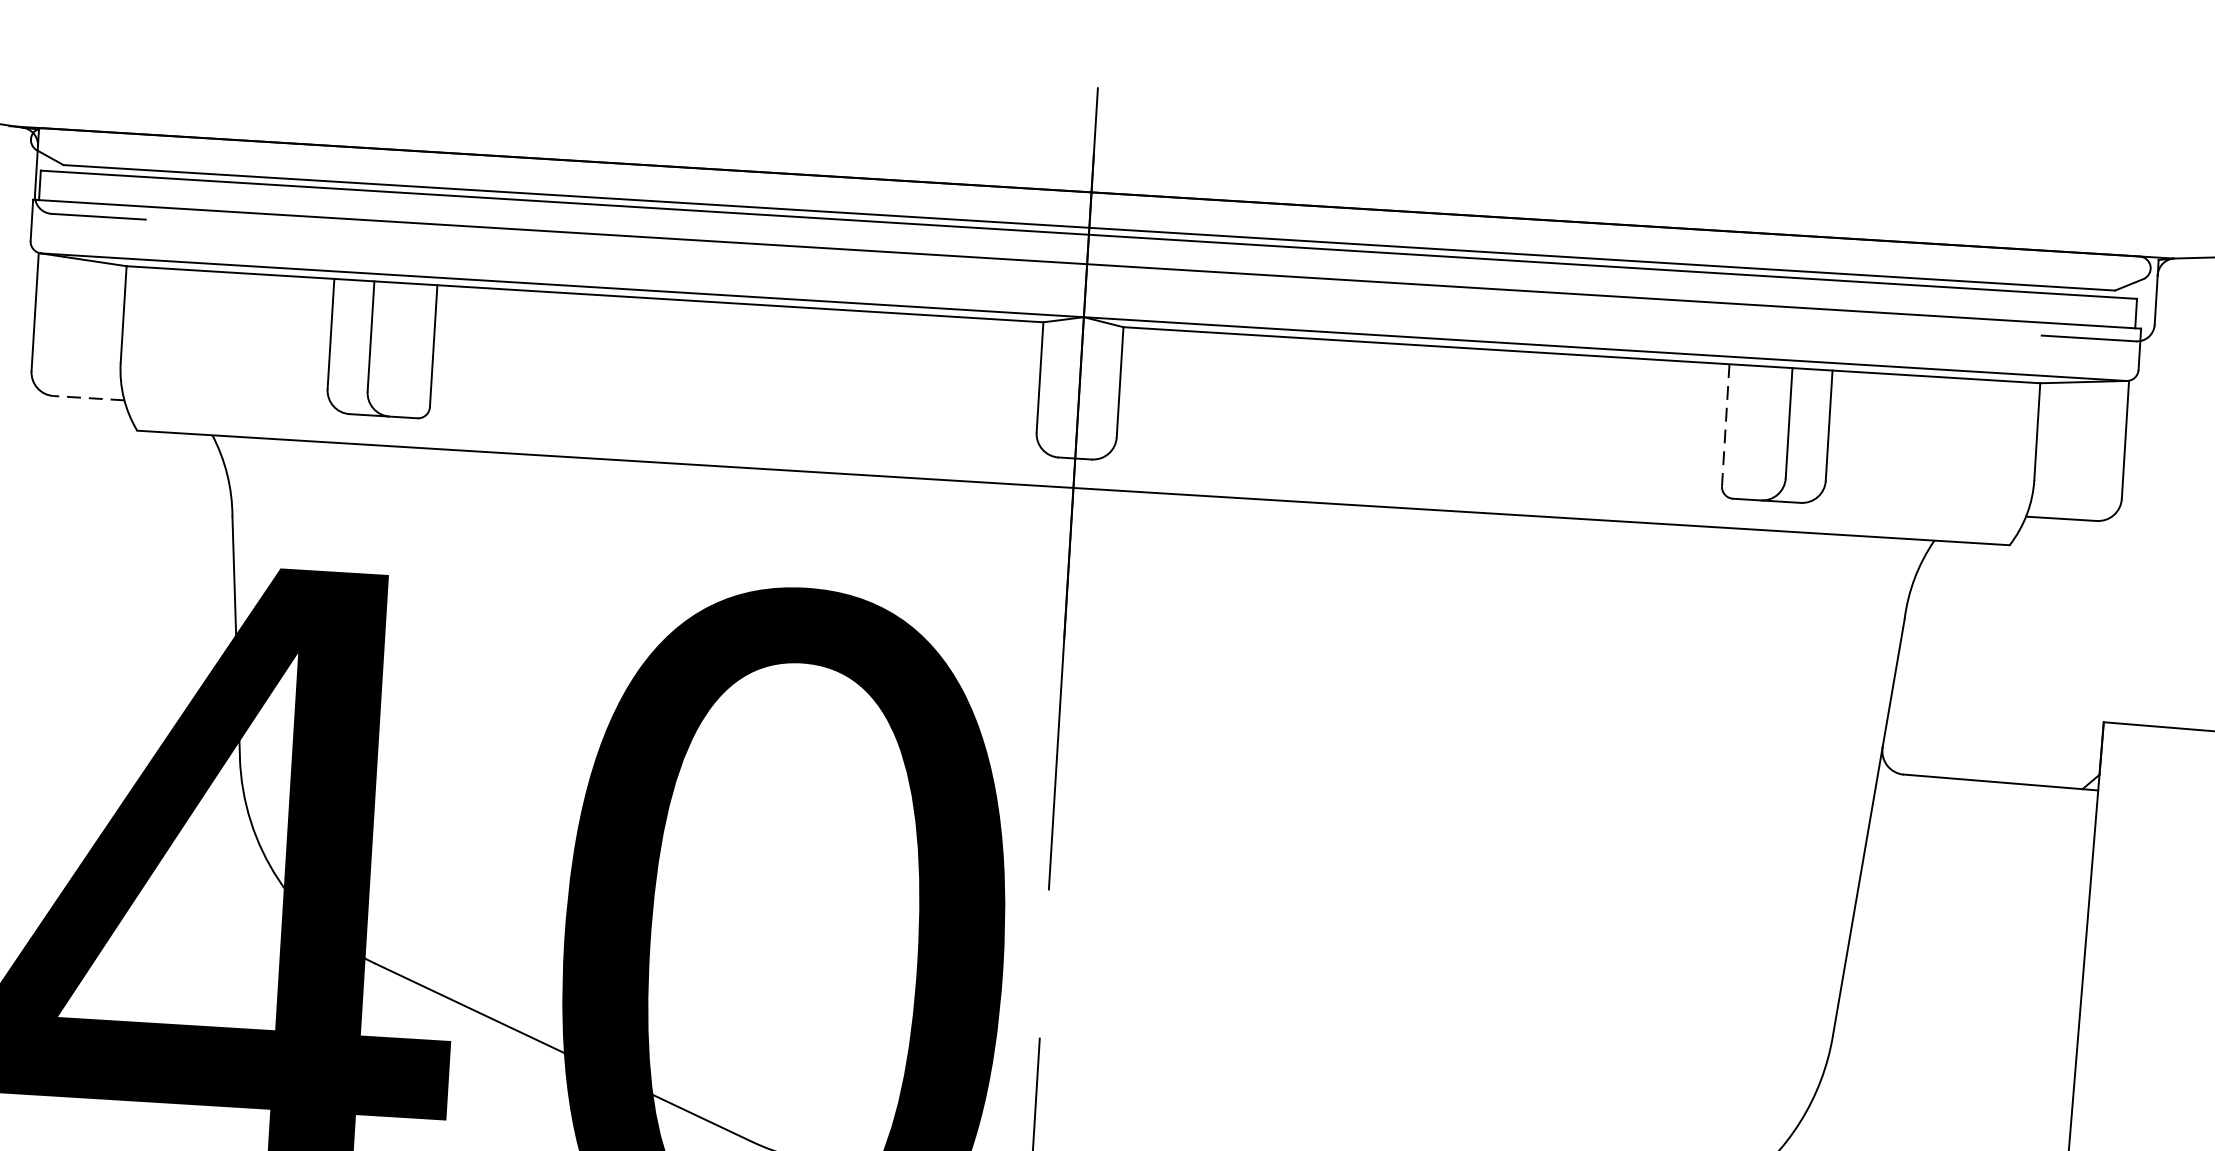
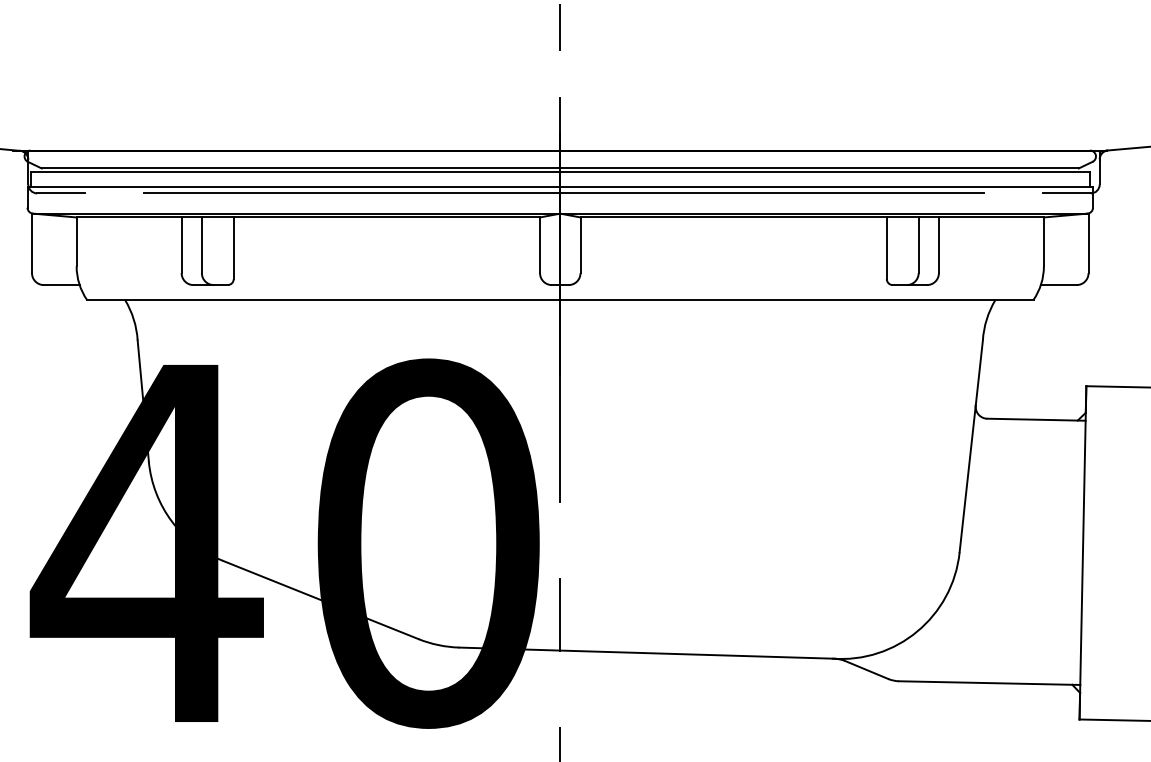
line: (1092, 277) -> (563, 193), added
line: (88, 398) -> (61, 285), dashed -> solid
line: (1725, 425) -> (886, 248), dashed -> solid

